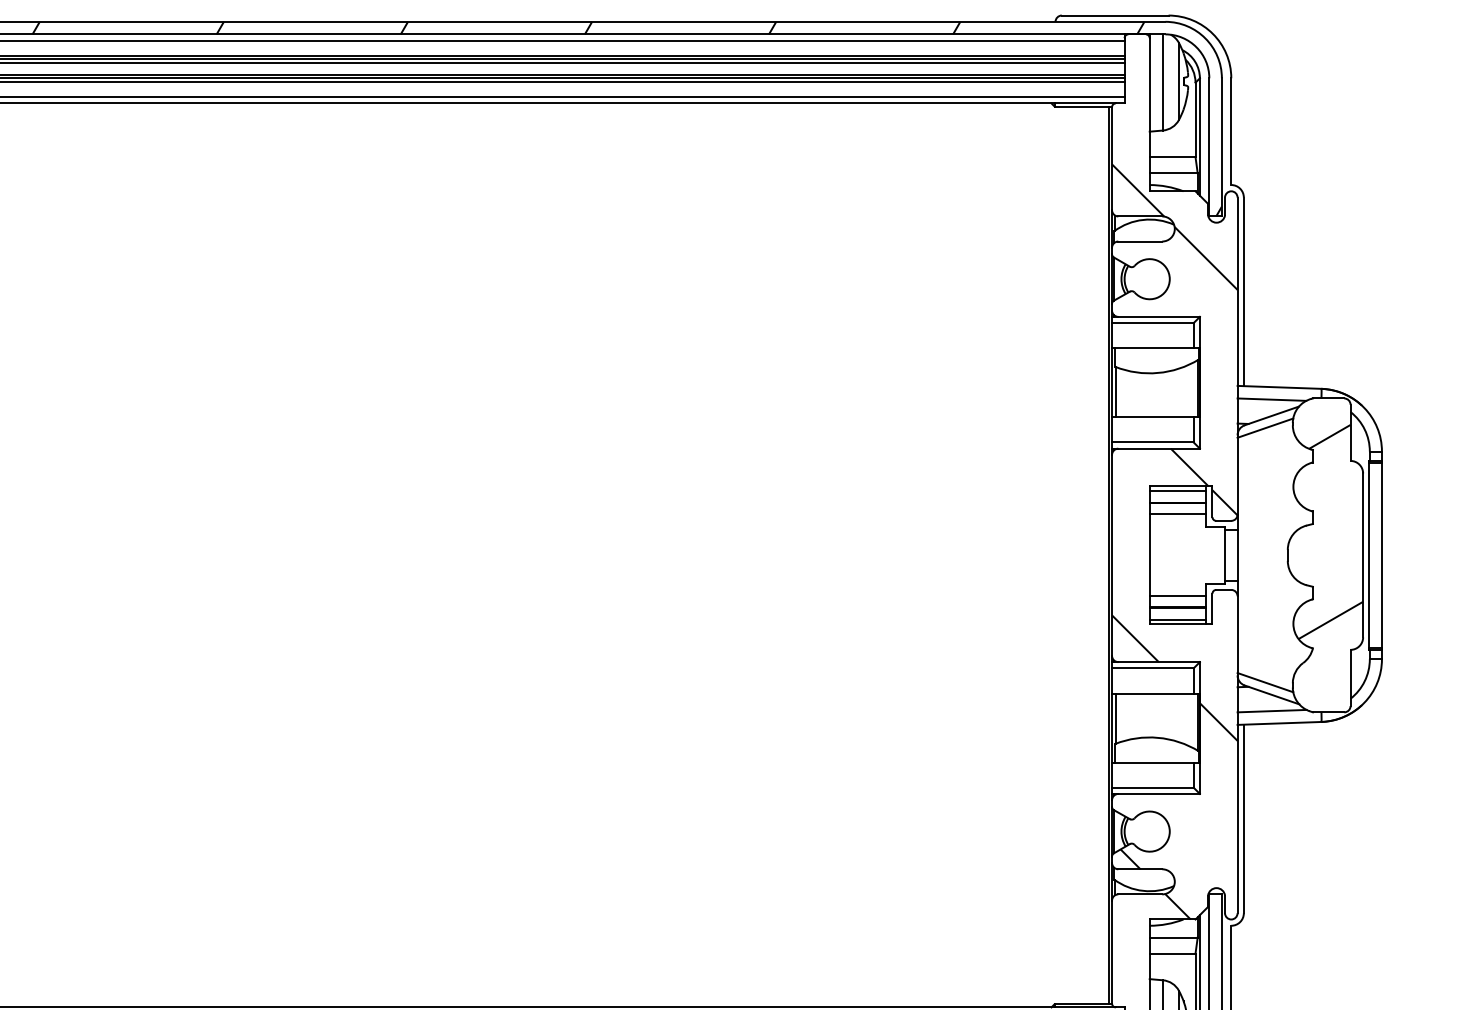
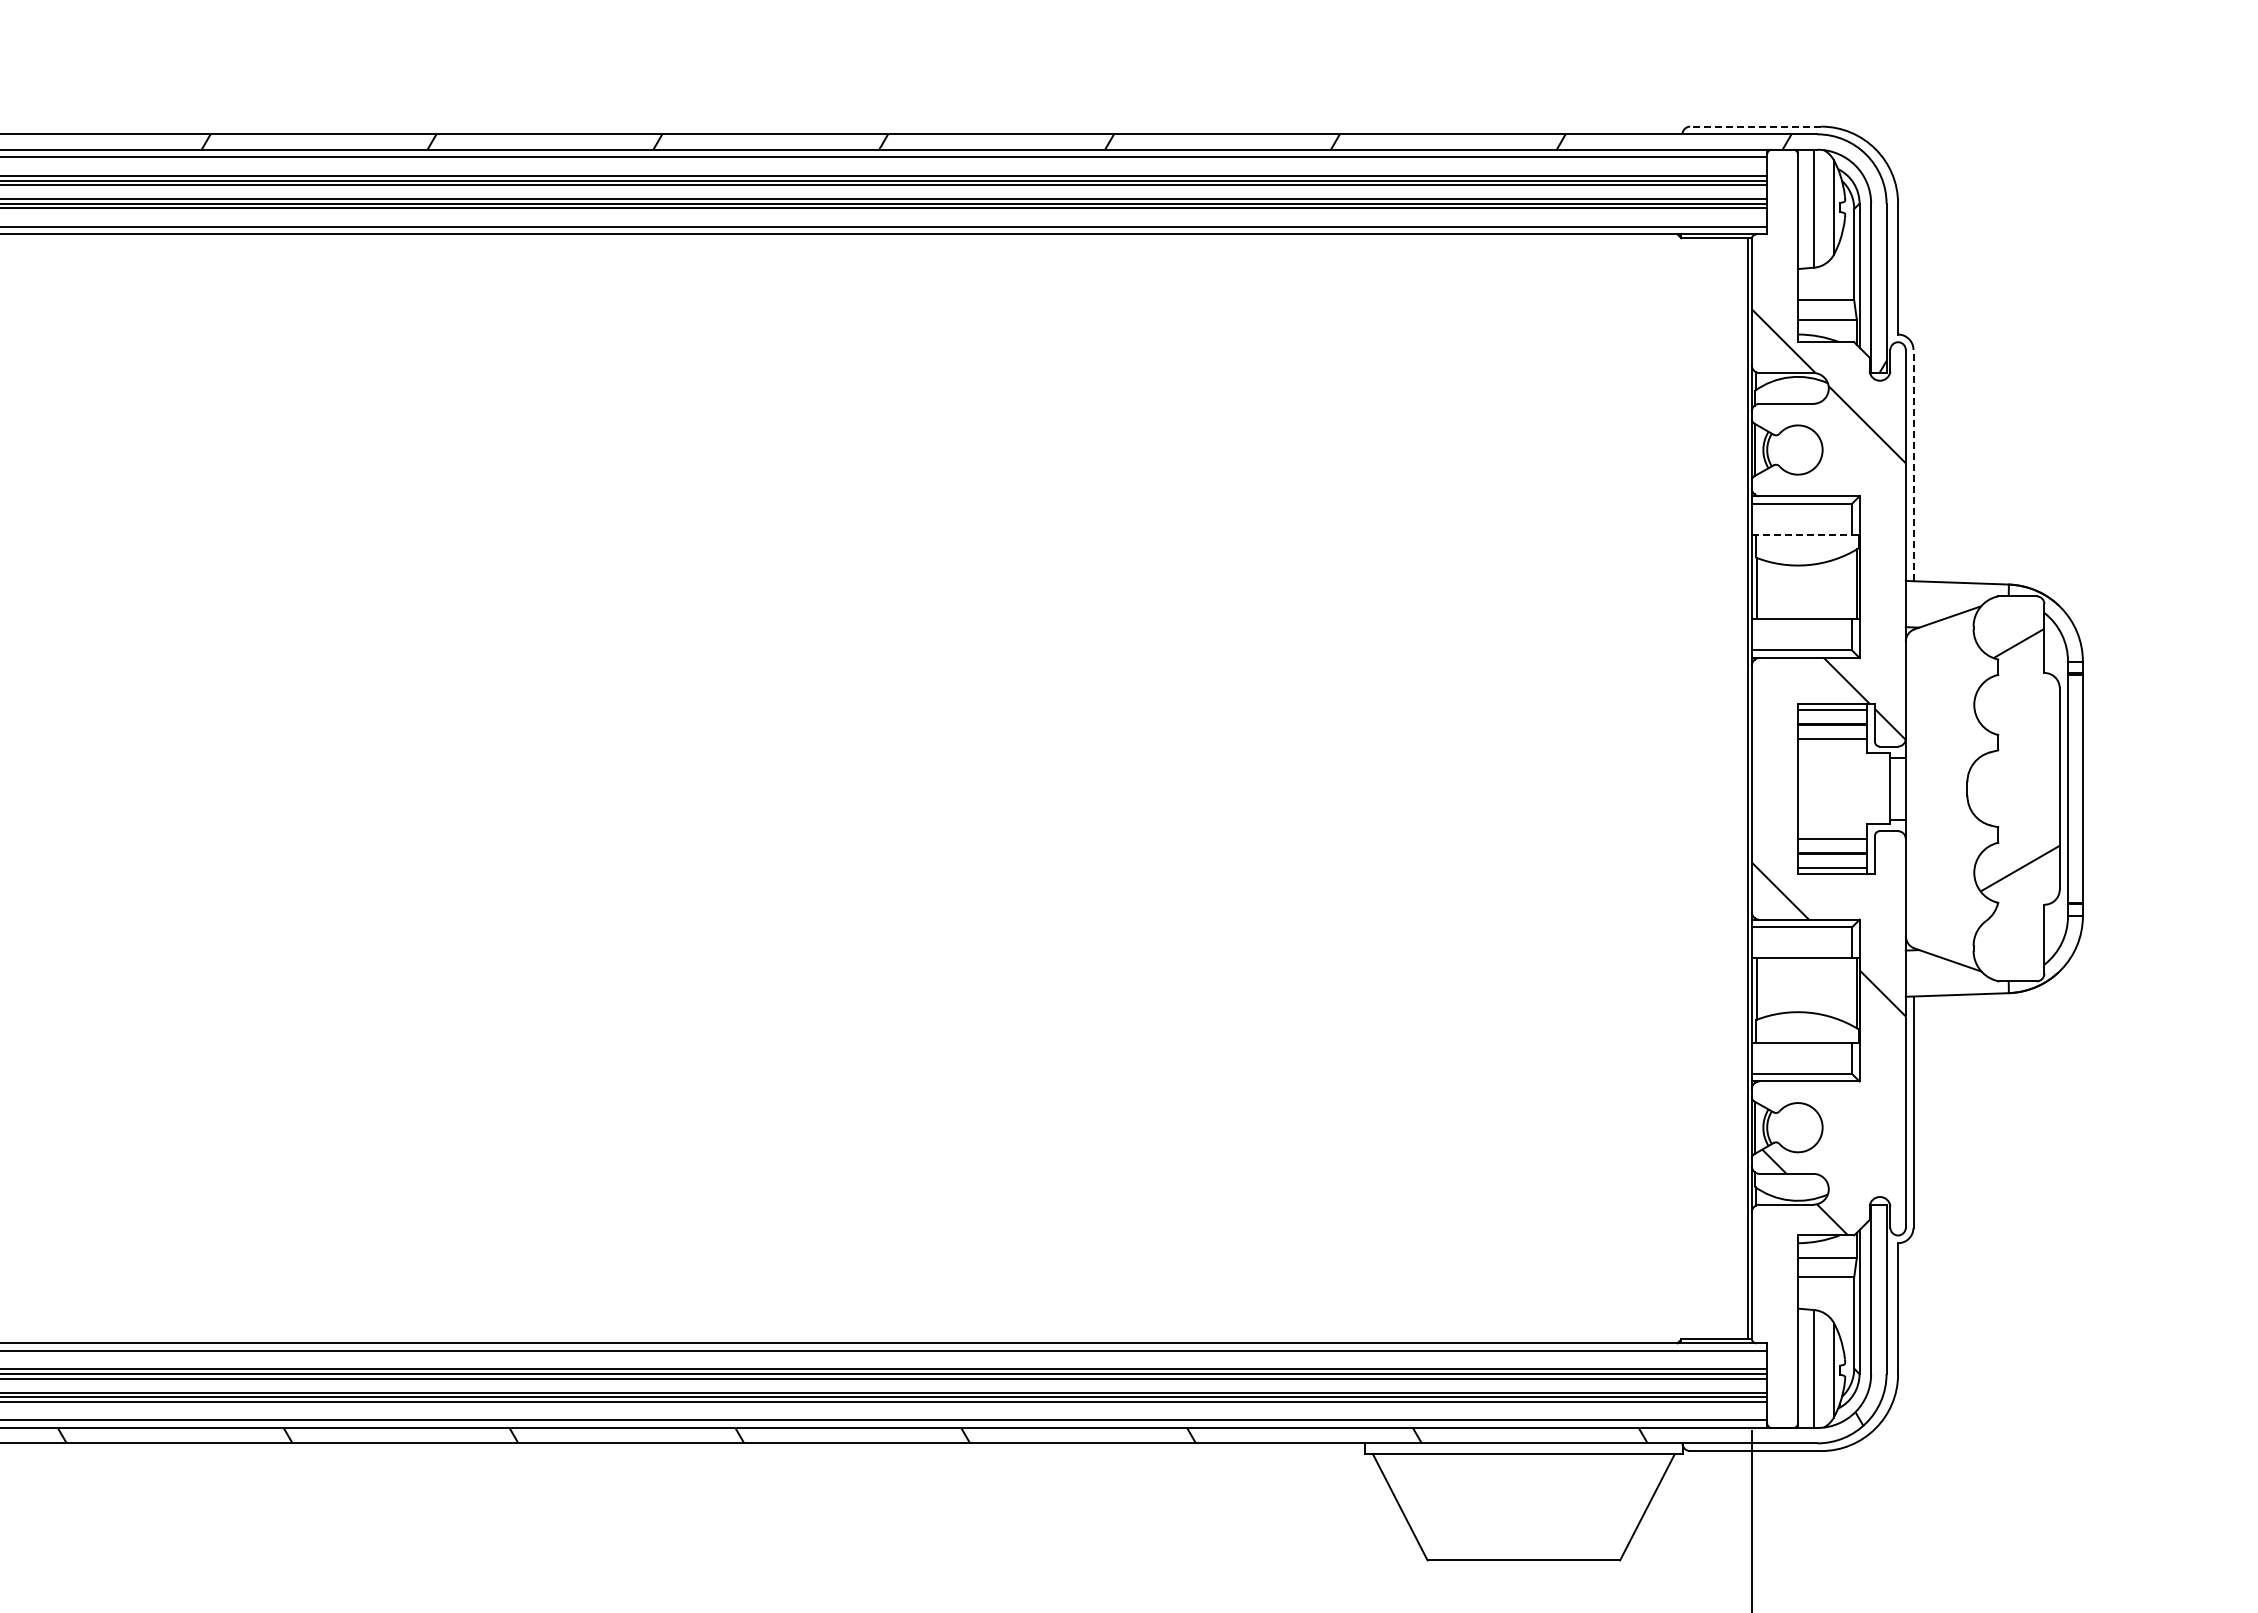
line: (1115, 15) -> (1755, 126), solid -> dashed
line: (1243, 291) -> (1913, 465), solid -> dashed
line: (1153, 348) -> (1802, 534), solid -> dashed
line: (1271, 399) -> (1947, 597), removed
line: (1265, 427) -> (1939, 632), removed
line: (1265, 682) -> (1939, 944), removed
line: (1271, 710) -> (1947, 979), removed

